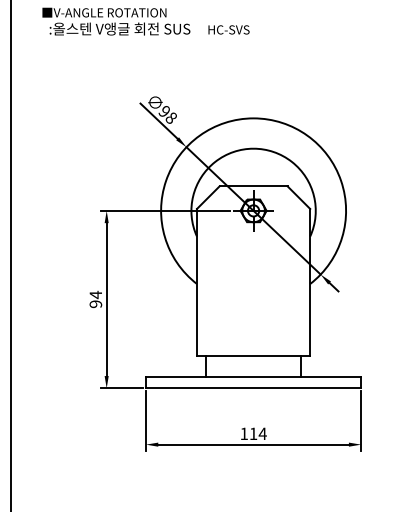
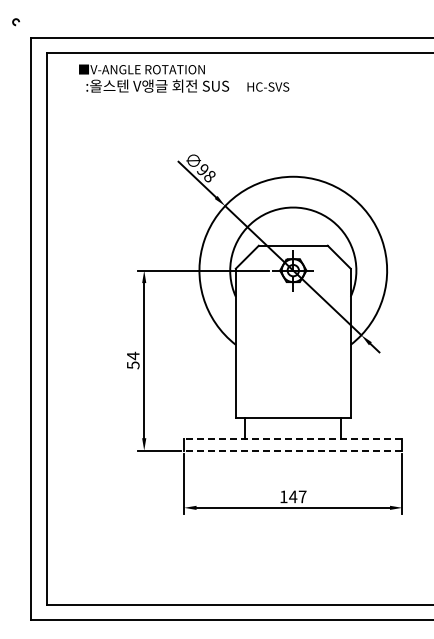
text: (95, 304) -> (132, 365), 94 -> 54
line: (252, 377) -> (292, 439), solid -> dashed
line: (252, 388) -> (292, 450), solid -> dashed
text: (257, 433) -> (297, 496), 114 -> 147

